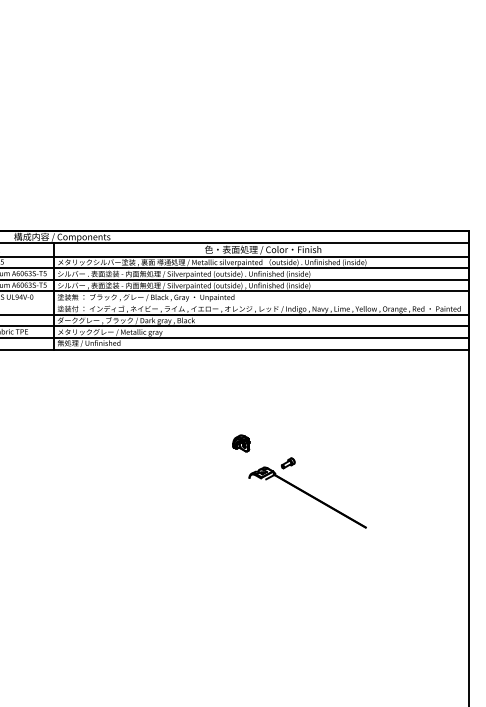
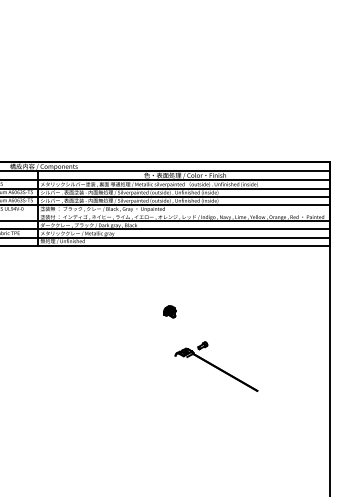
part: (307, 492) -> (216, 366), moved

